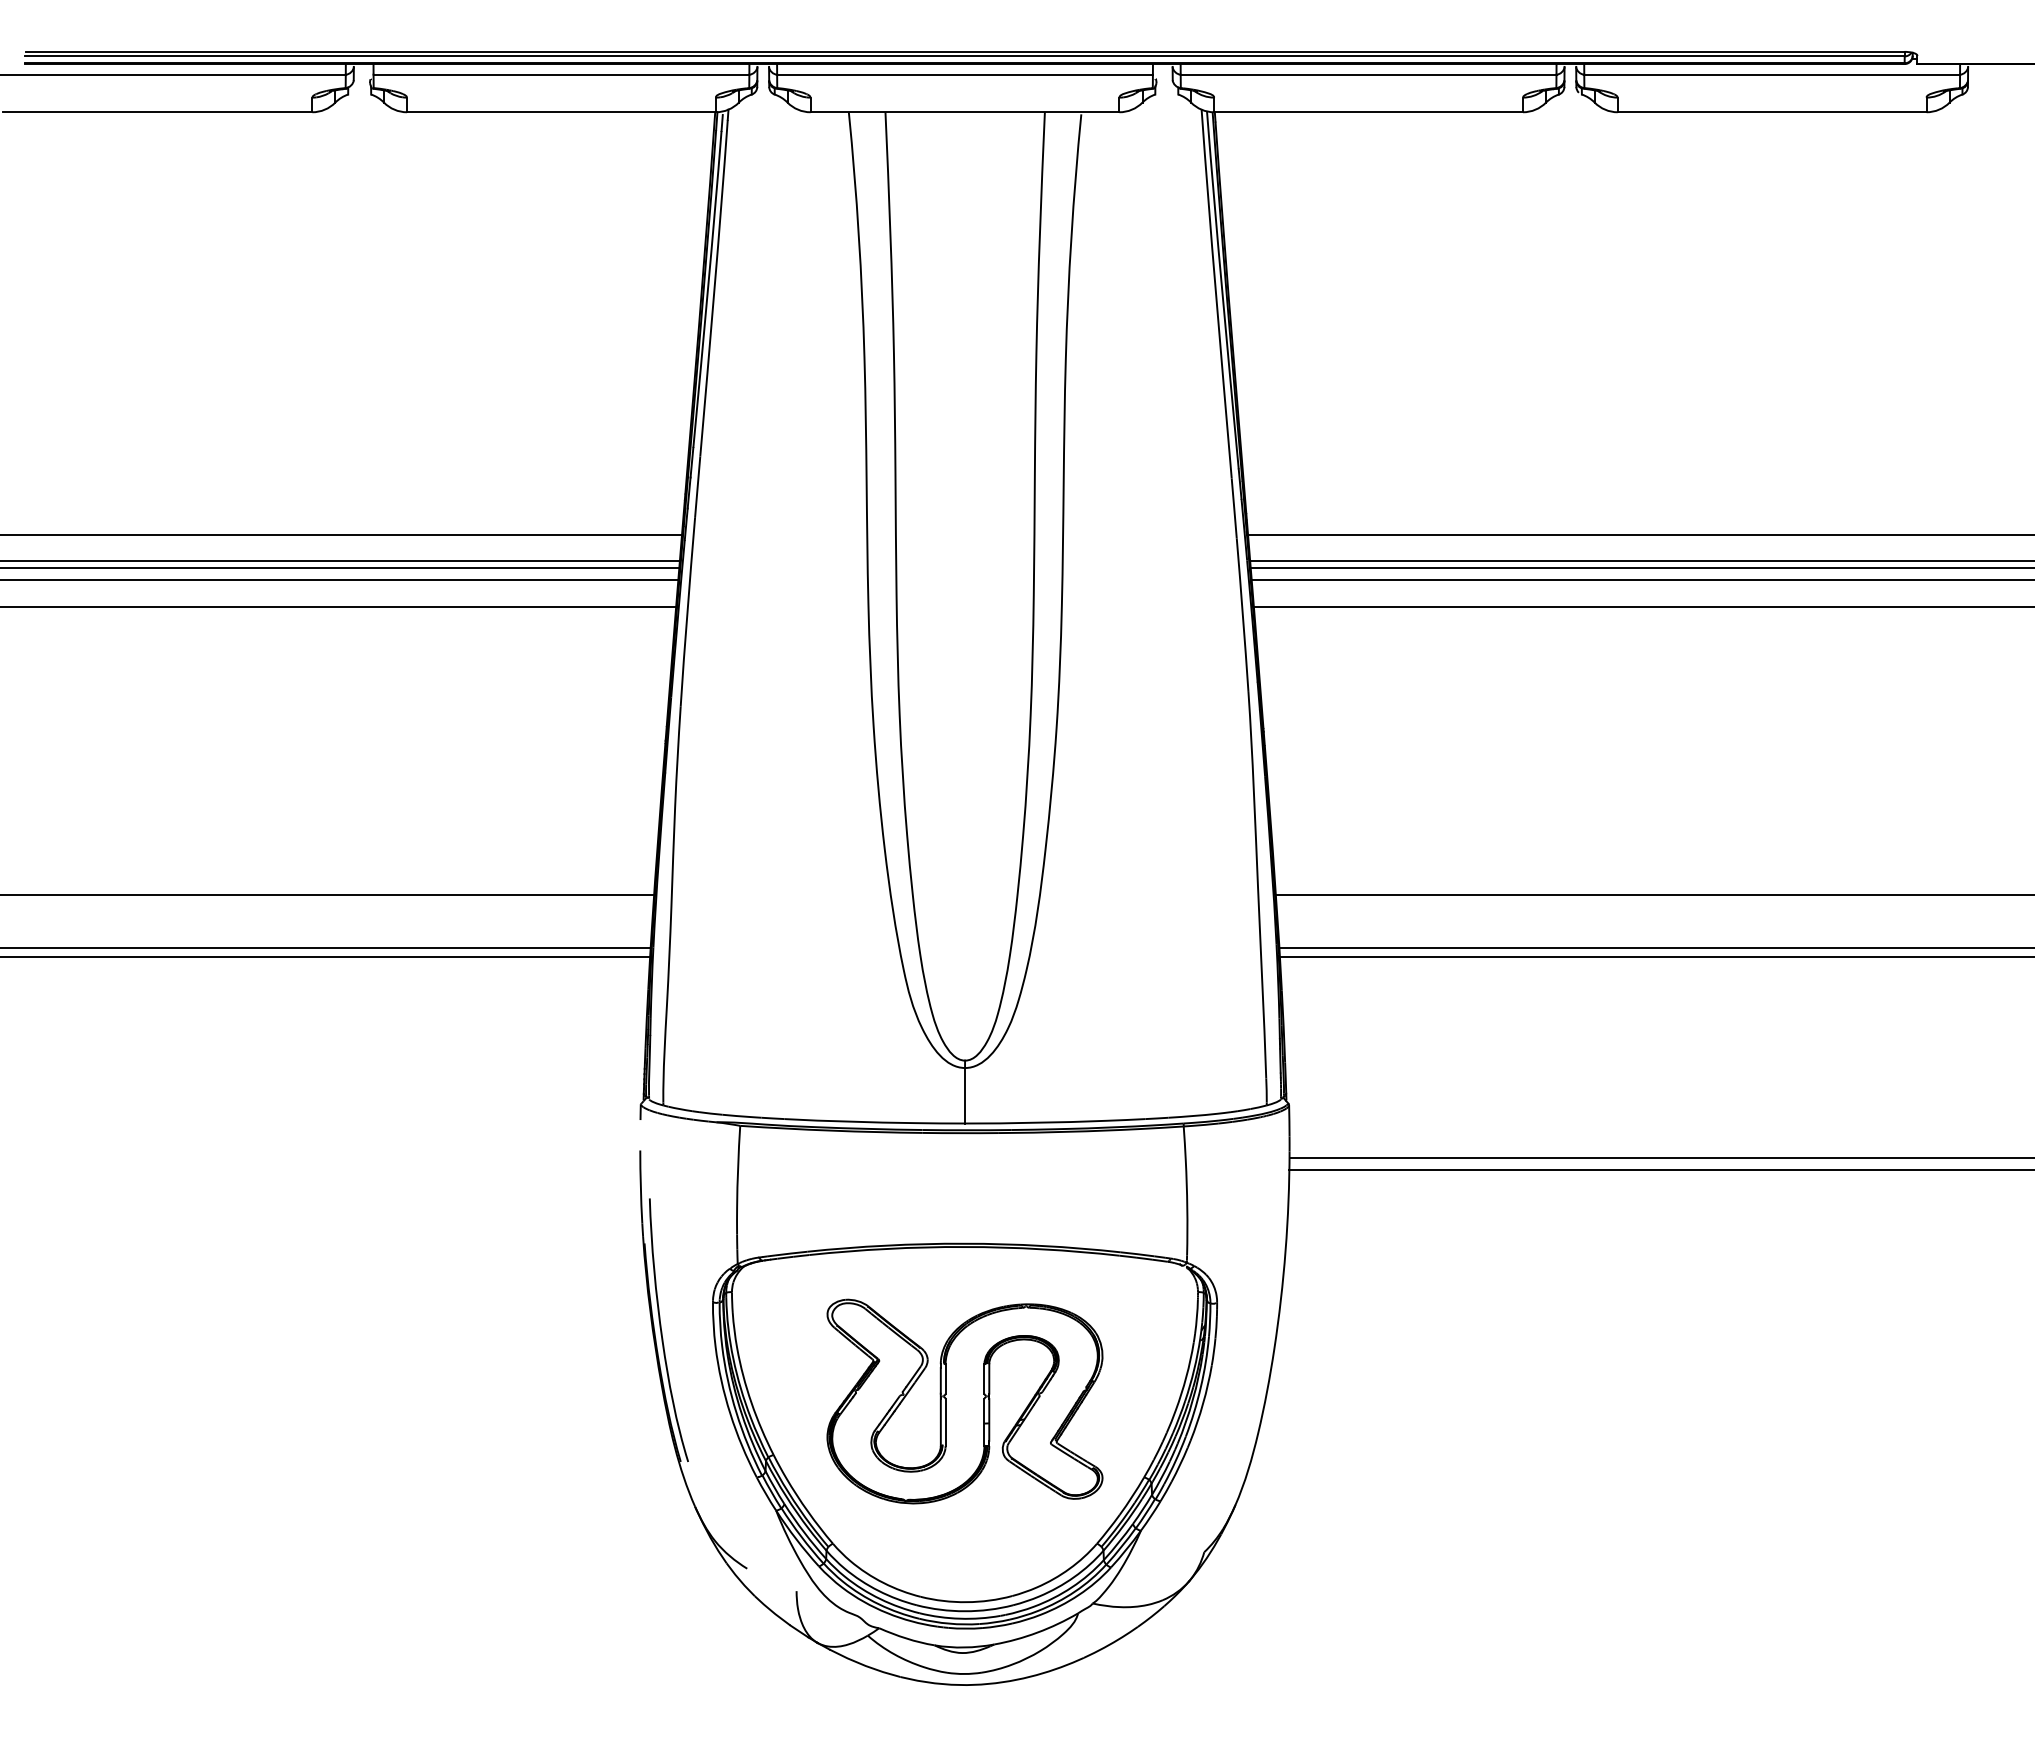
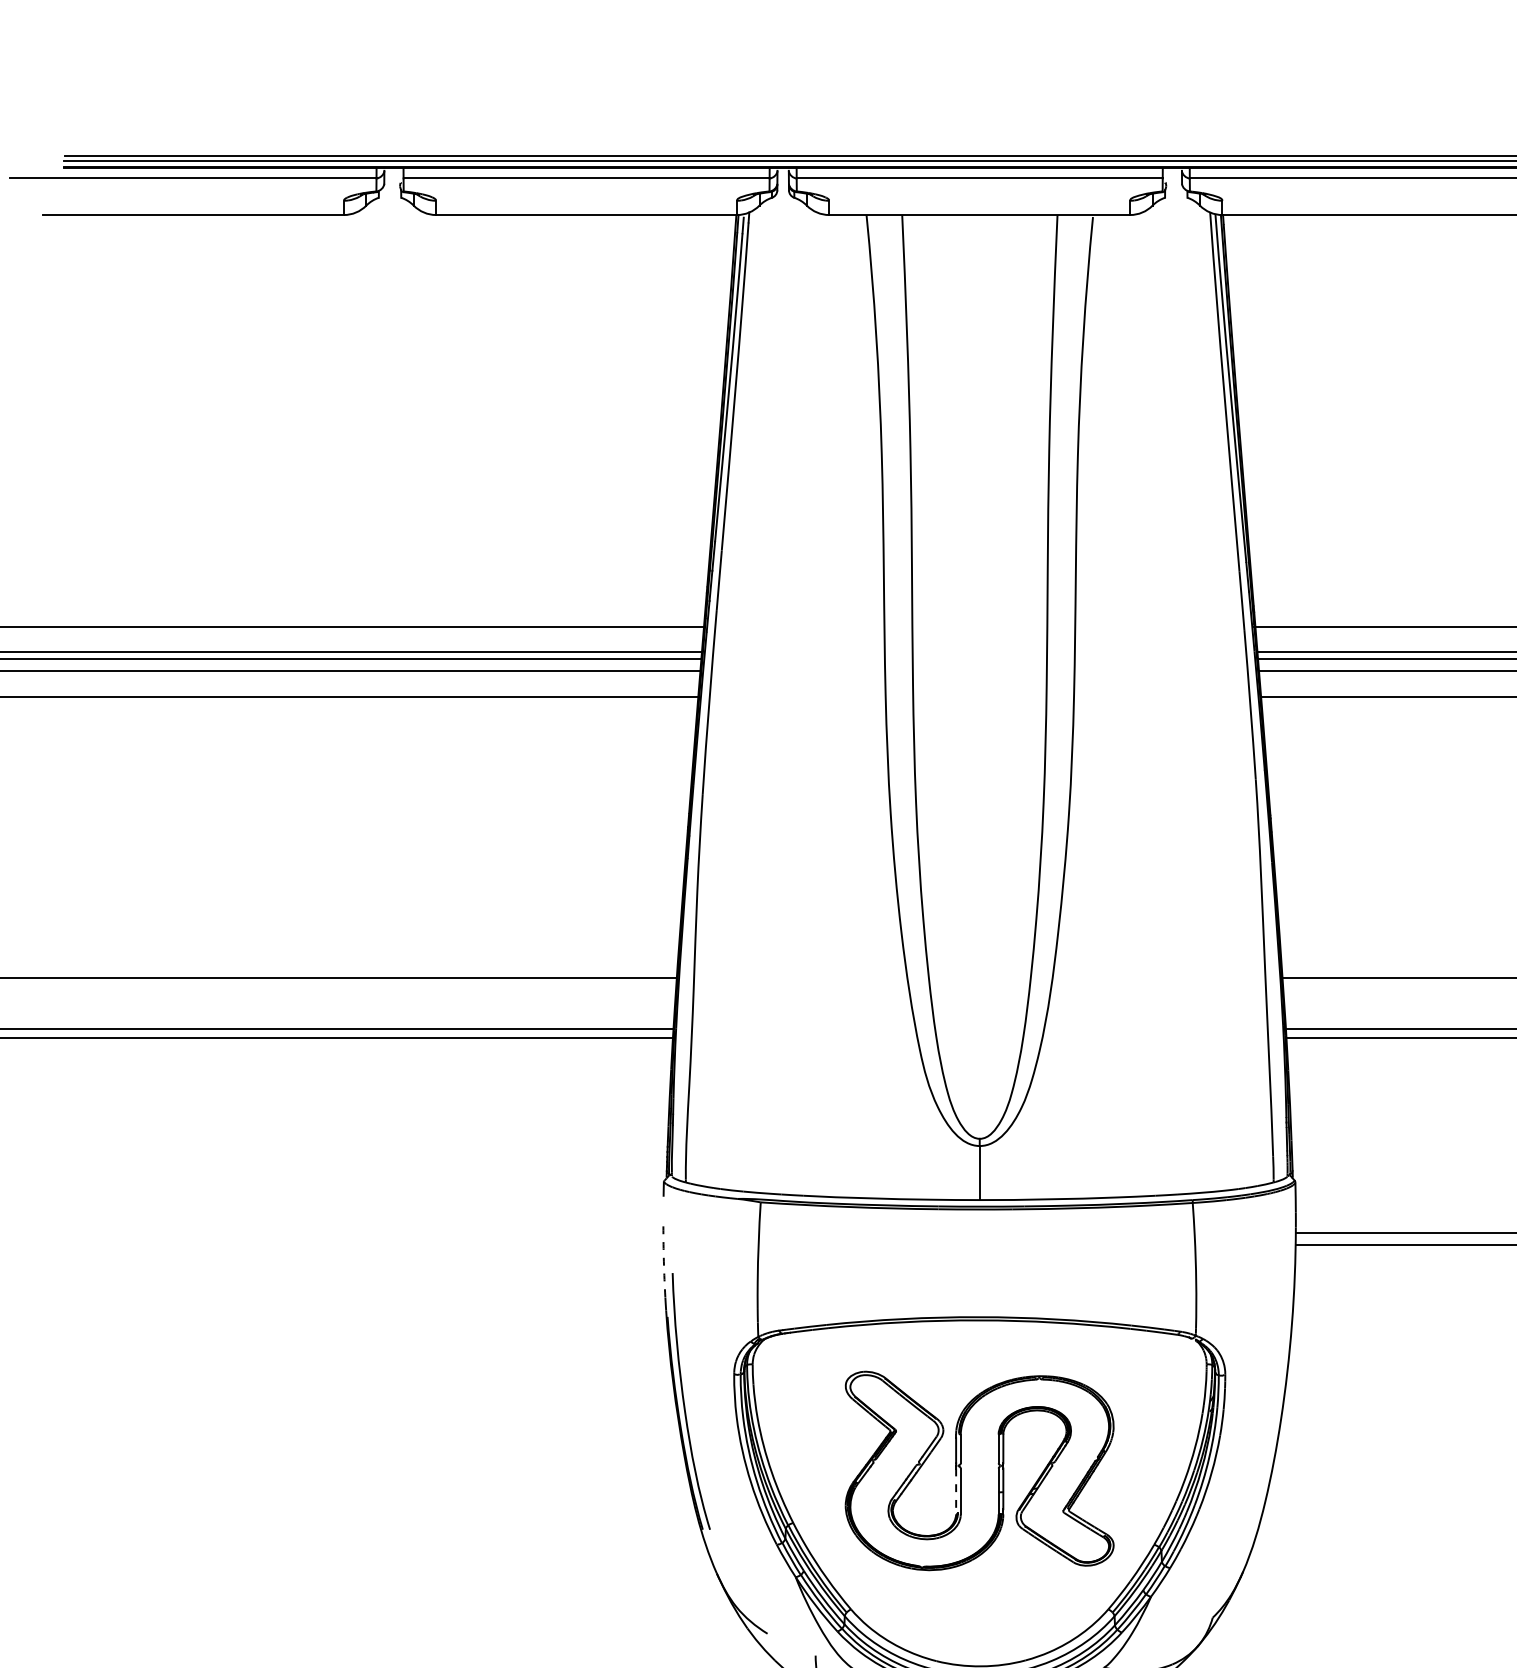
arc: (640, 1186) -> (663, 1261), solid -> dashed
line: (940, 1422) -> (955, 1491), solid -> dashed

